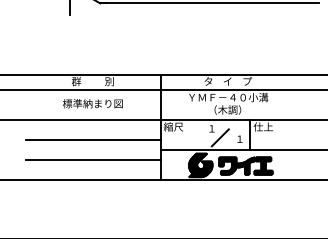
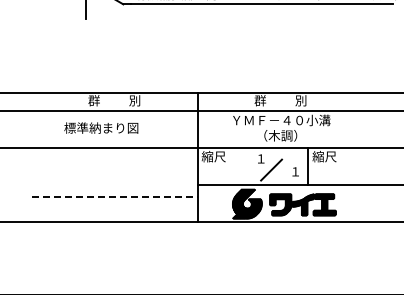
text: (228, 81) -> (281, 100), タ    イ    プ -> 群          別
text: (93, 103) -> (101, 127), moved
text: (263, 126) -> (324, 156), 仕上 -> 縮尺
line: (93, 139) -> (114, 172), removed
line: (93, 160) -> (115, 197), solid -> dashed

